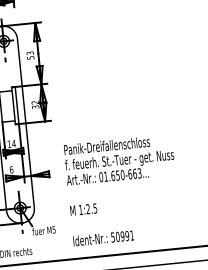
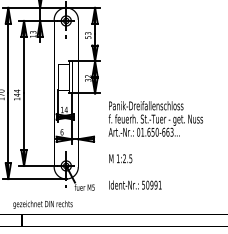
text: (122, 190) -> (155, 145), moved

